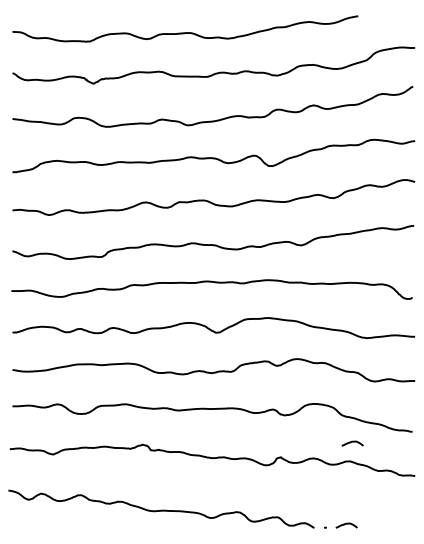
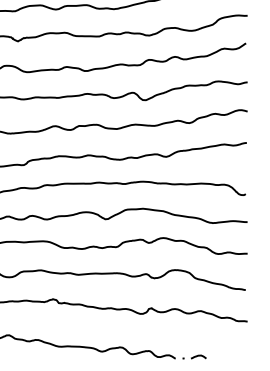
curve: (352, 442) -> (202, 297), removed

